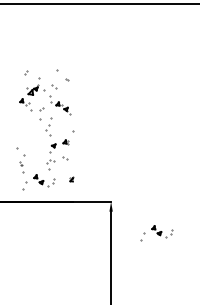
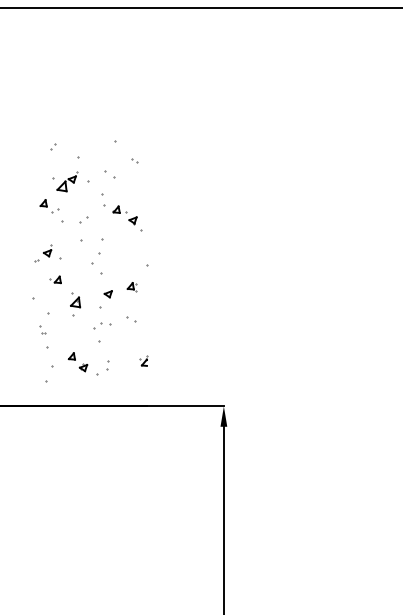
part: (28, 139) -> (57, 281), added
part: (156, 233) -> (315, 470), removed

